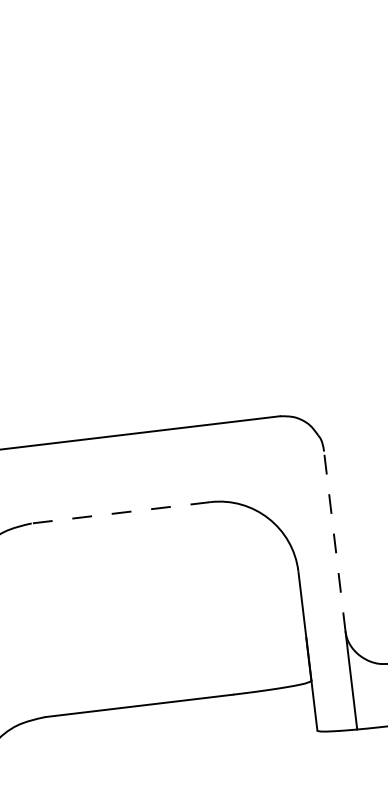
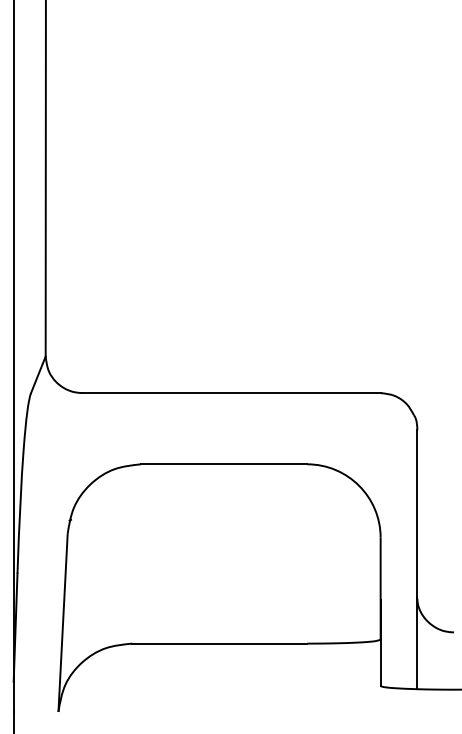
line: (120, 513) -> (223, 464), dashed -> solid
line: (334, 540) -> (417, 513), dashed -> solid

